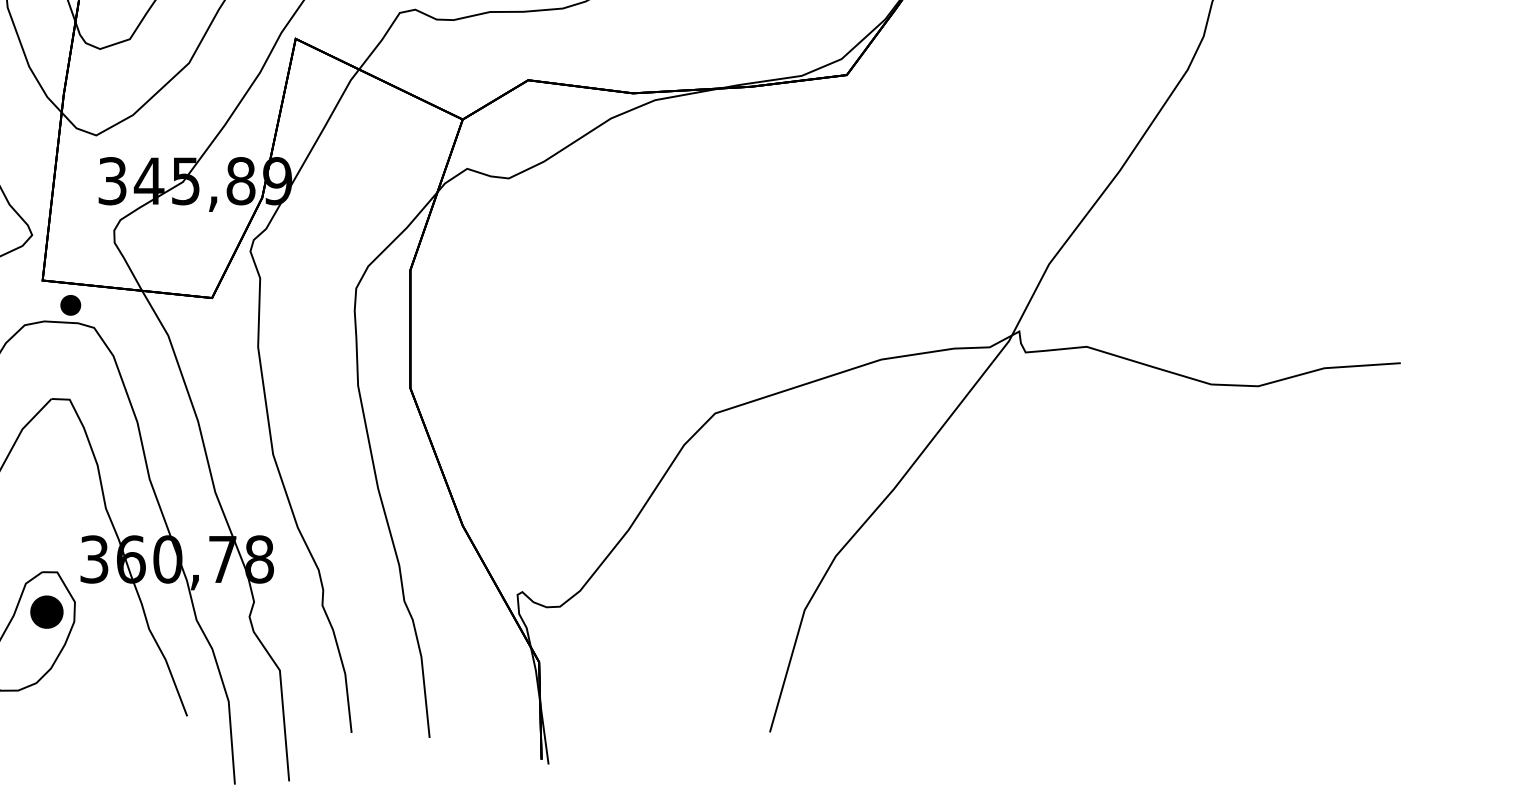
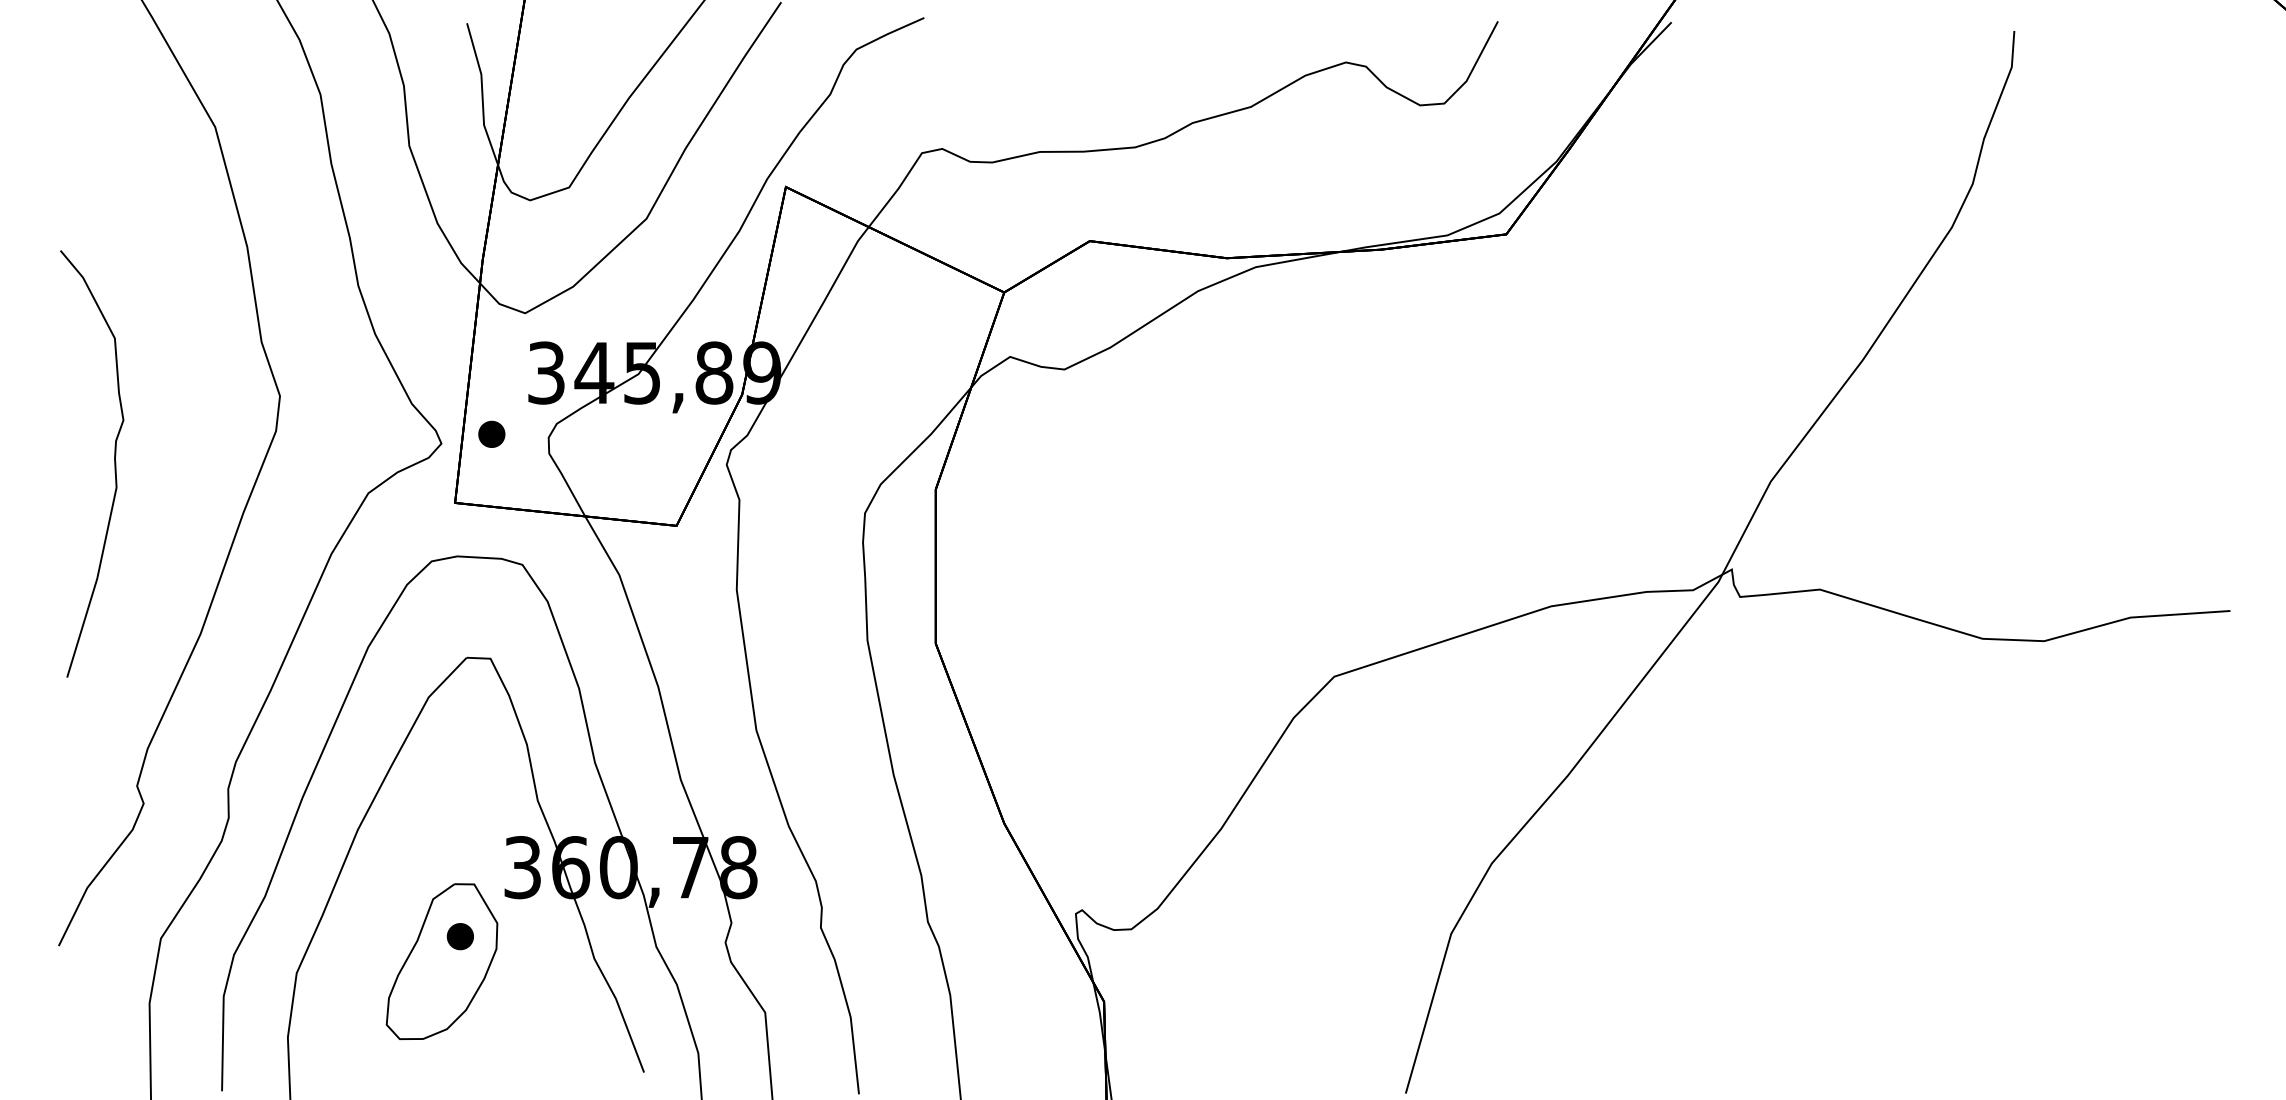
part: (70, 304) -> (491, 433), moved
part: (46, 612) -> (459, 936), size x0.62

